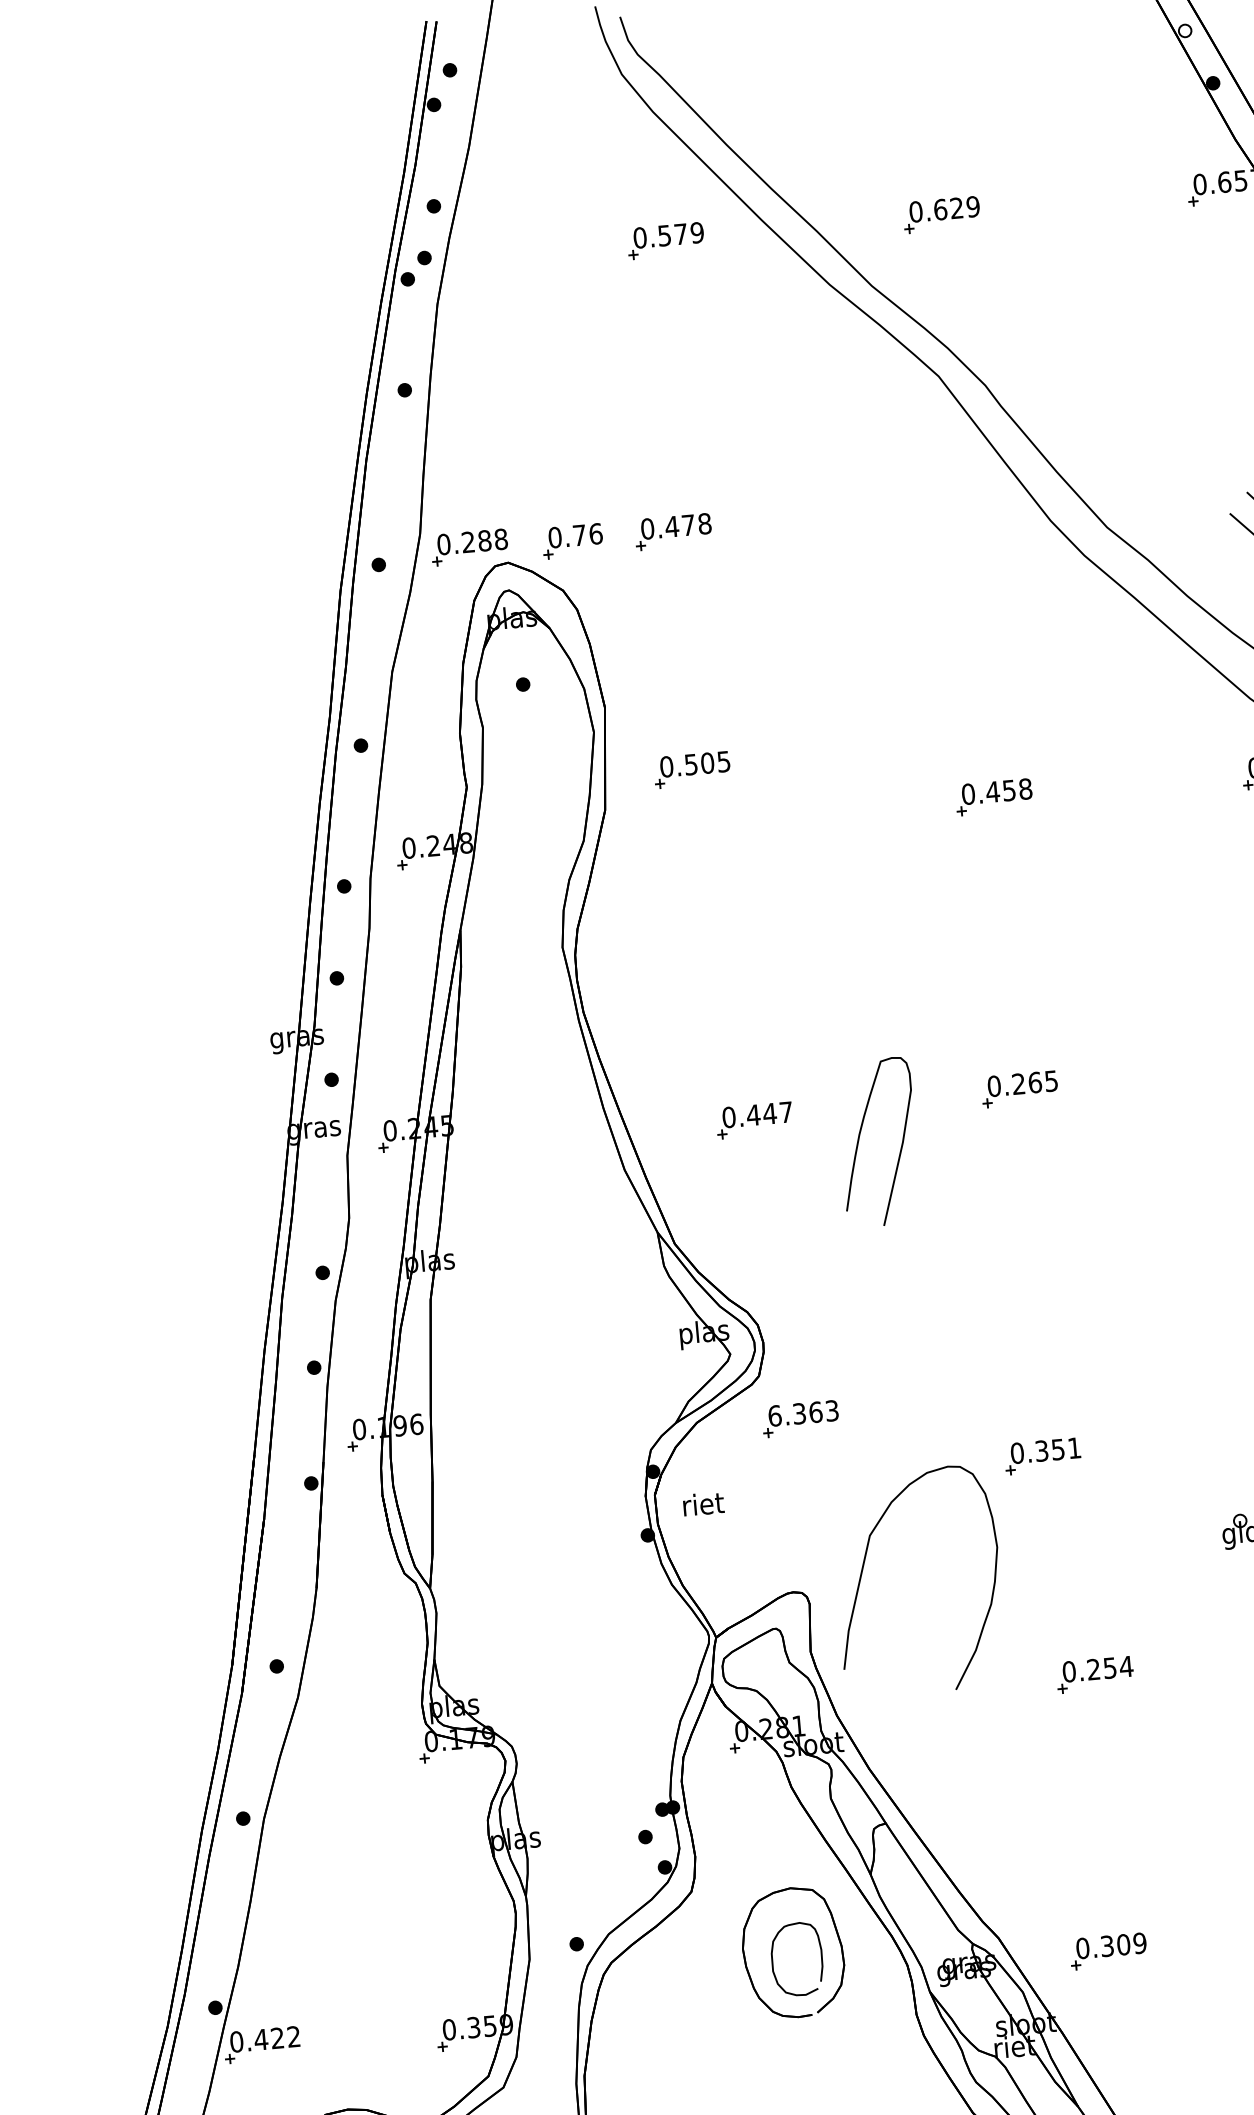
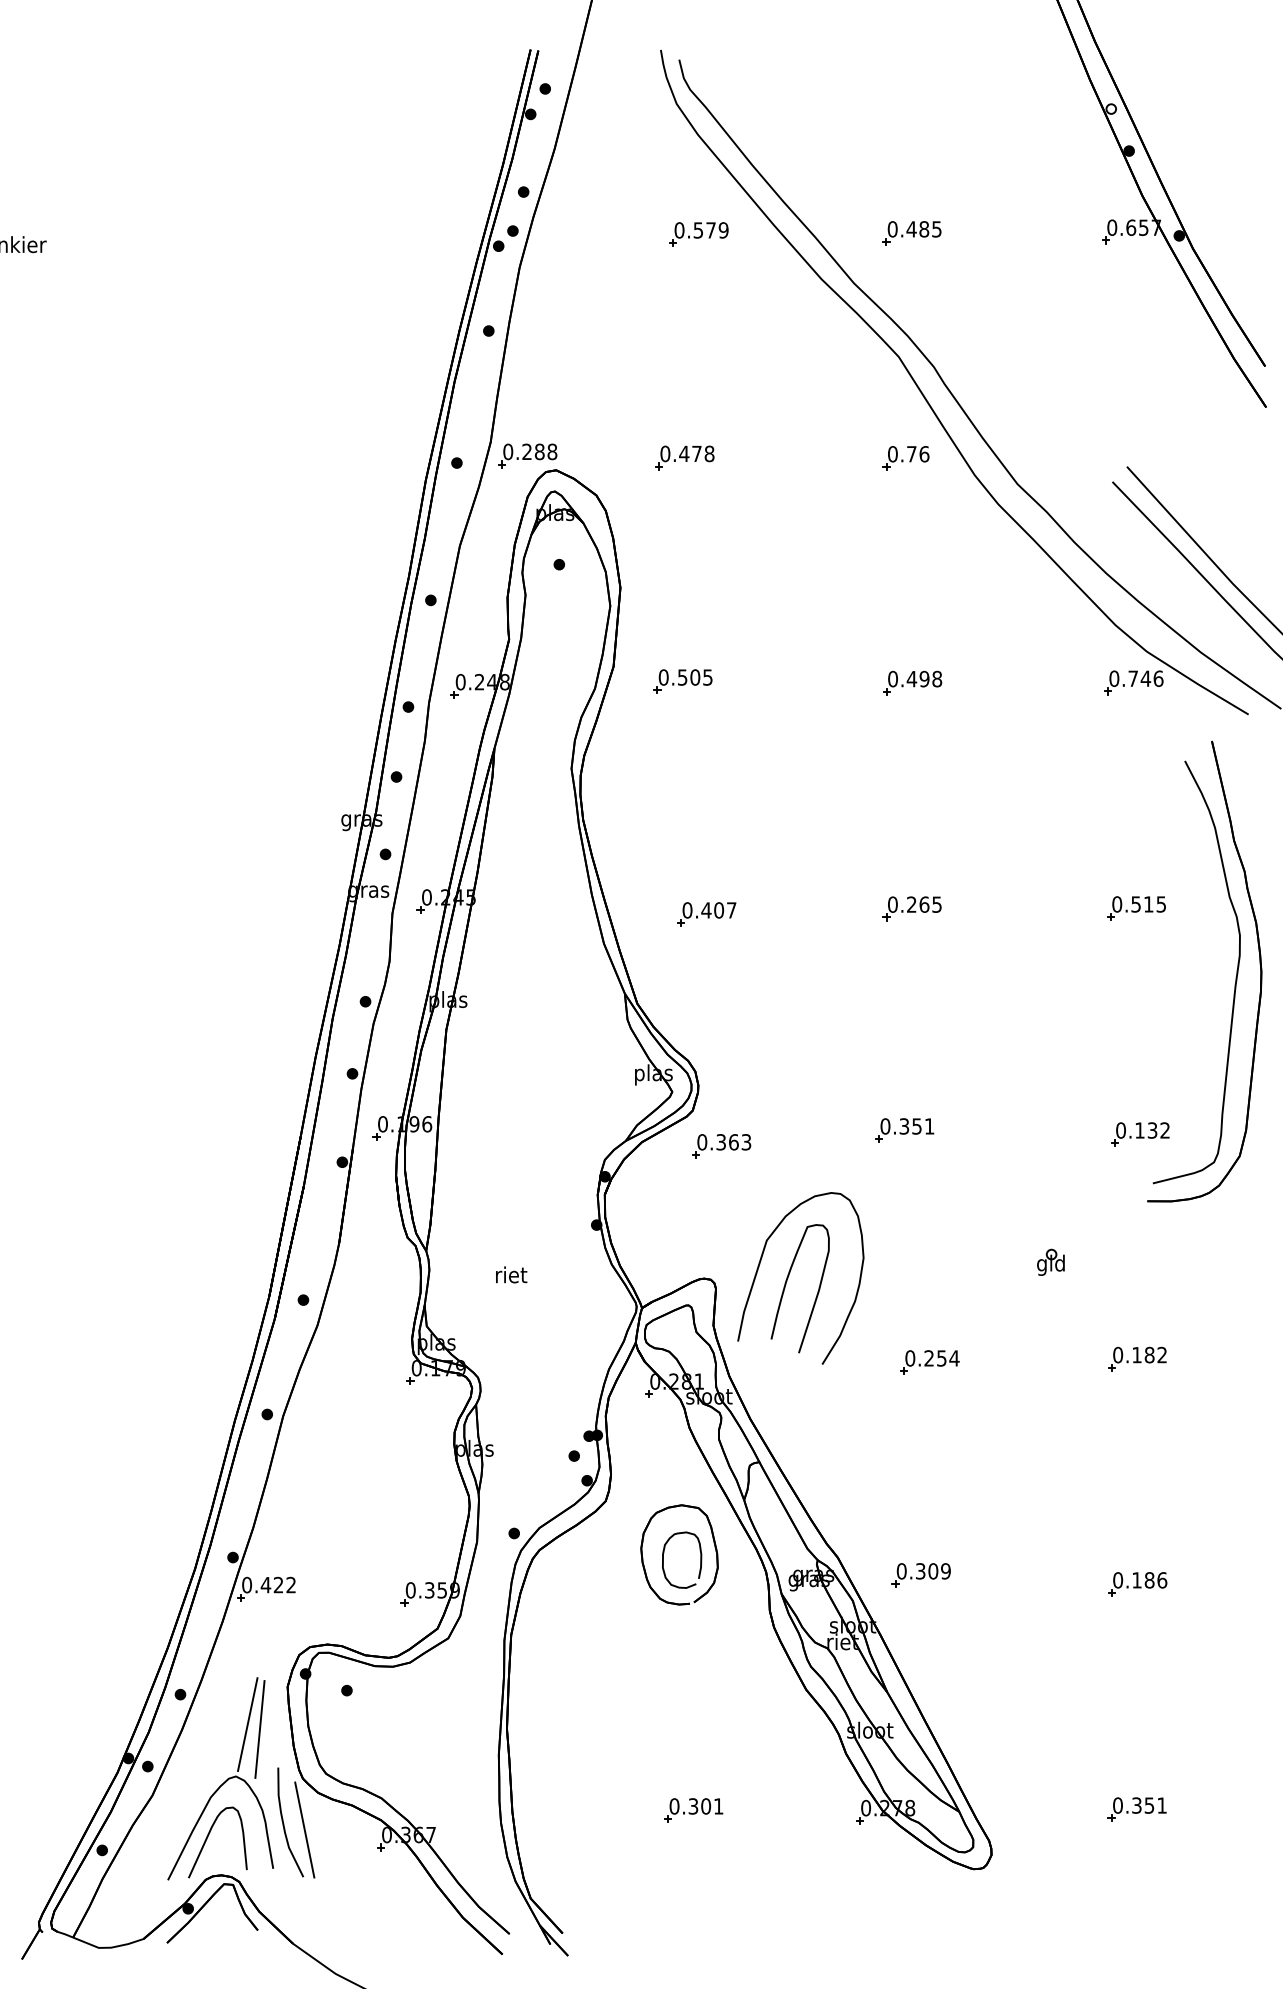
text: (955, 208) -> (923, 229), 0.629 -> 0.485
part: (571, 541) -> (905, 458), moved
part: (691, 769) -> (682, 681), moved
text: (1009, 789) -> (924, 678), 0.458 -> 0.498
text: (769, 1113) -> (718, 910), 0.447 -> 0.407
curve: (860, 1138) -> (786, 1284), moved
text: (775, 1416) -> (702, 1142), 6.363 -> 0.363
part: (1042, 1456) -> (904, 1130), moved
text: (703, 1503) -> (511, 1274), moved

